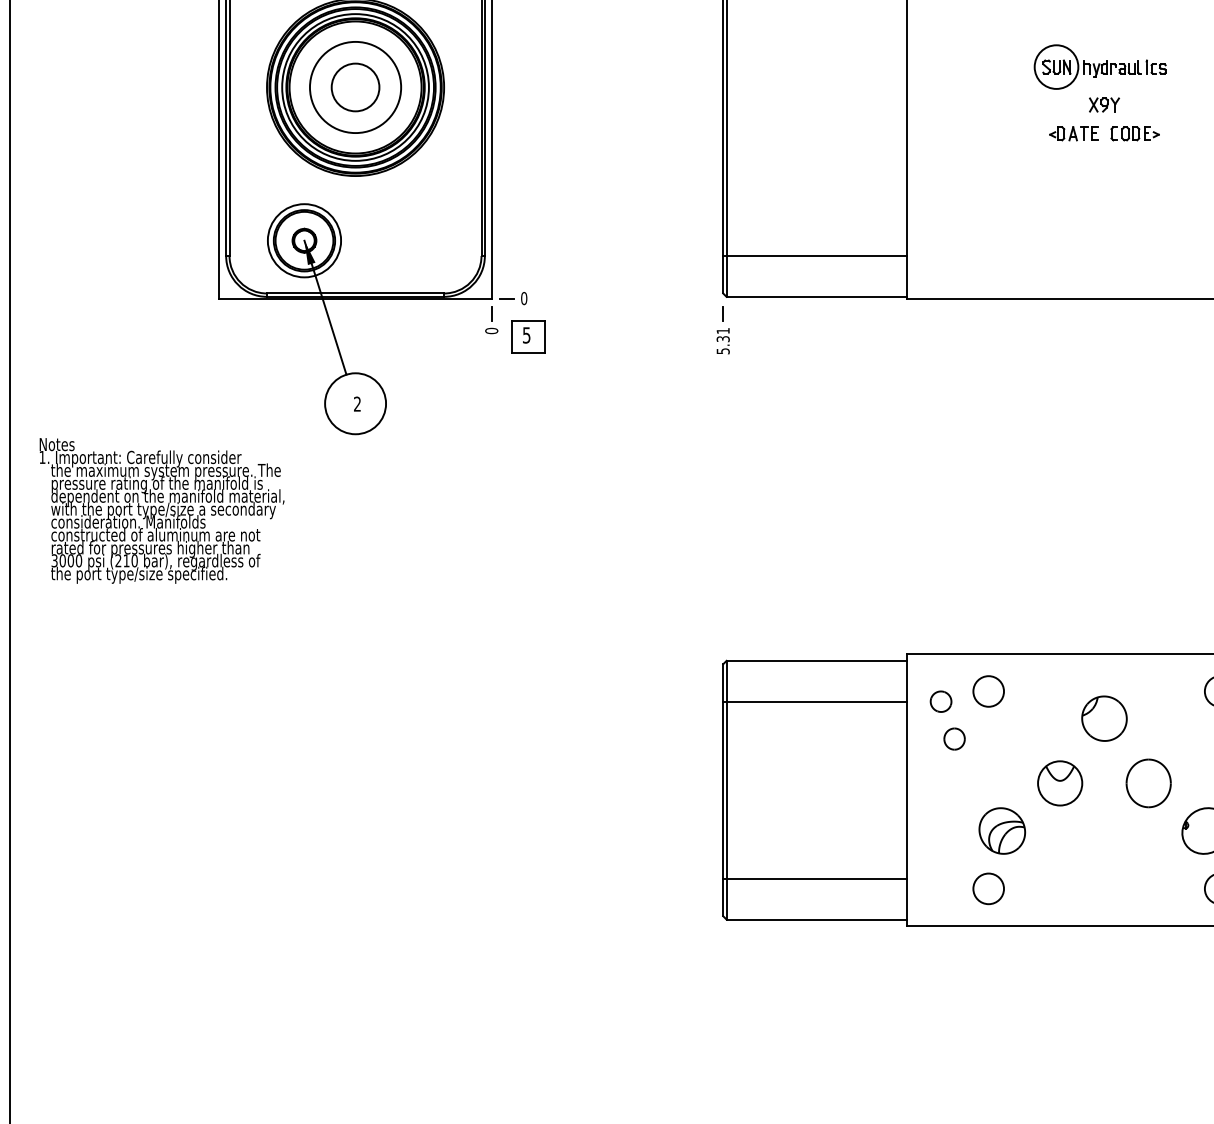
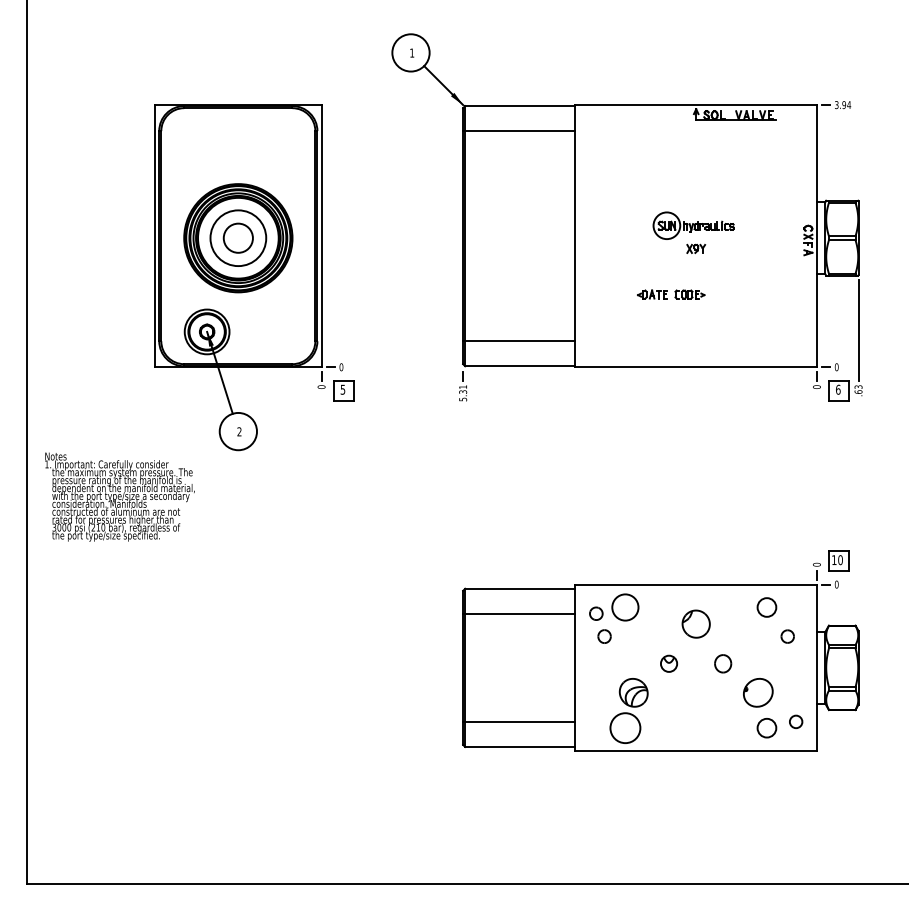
part: (1104, 133) -> (671, 294), moved
circle: (988, 691) -> (625, 607), size x1.4
part: (1059, 783) -> (668, 663), size x0.6
part: (1147, 783) -> (722, 663), size x0.6
circle: (988, 887) -> (625, 727), size x1.6

